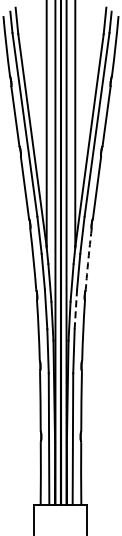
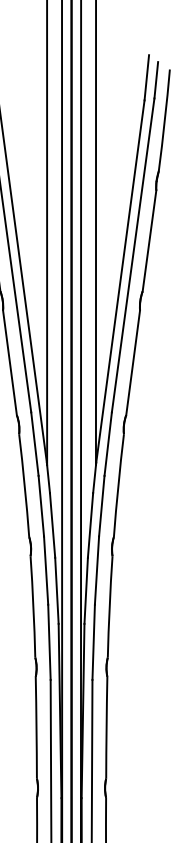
arc: (88, 259) -> (118, 485), dashed -> solid
line: (75, 309) -> (96, 570), dashed -> solid

